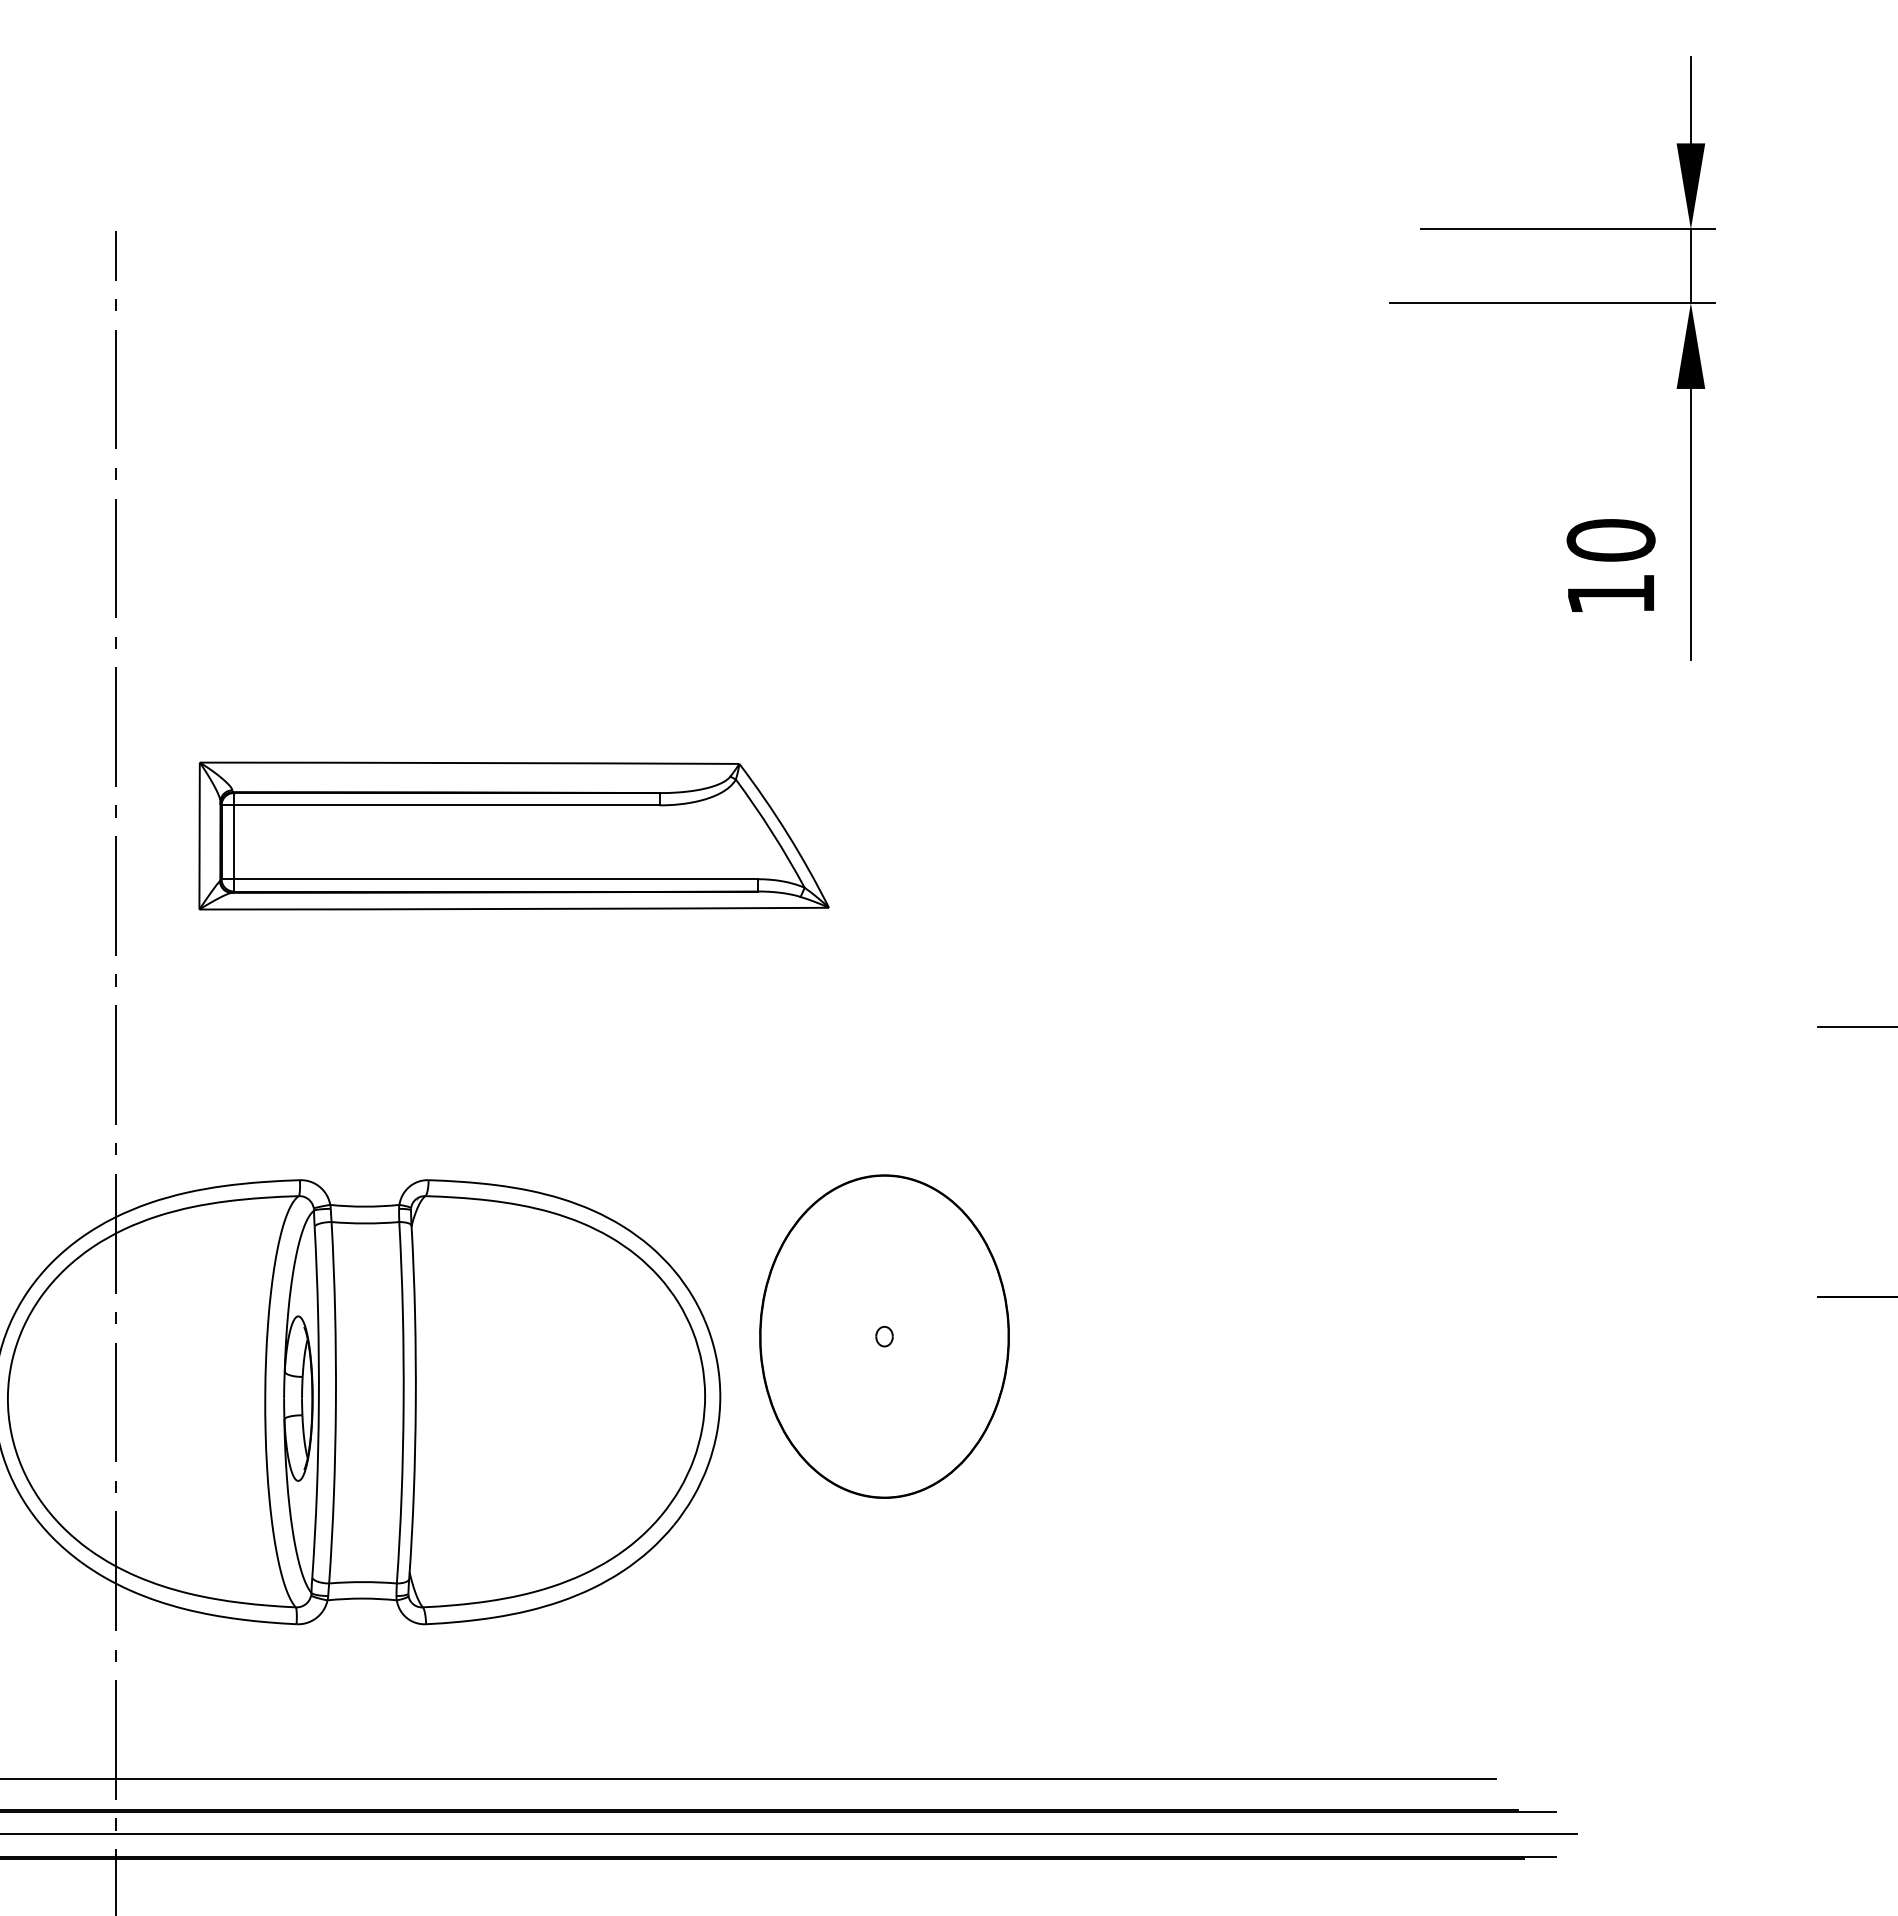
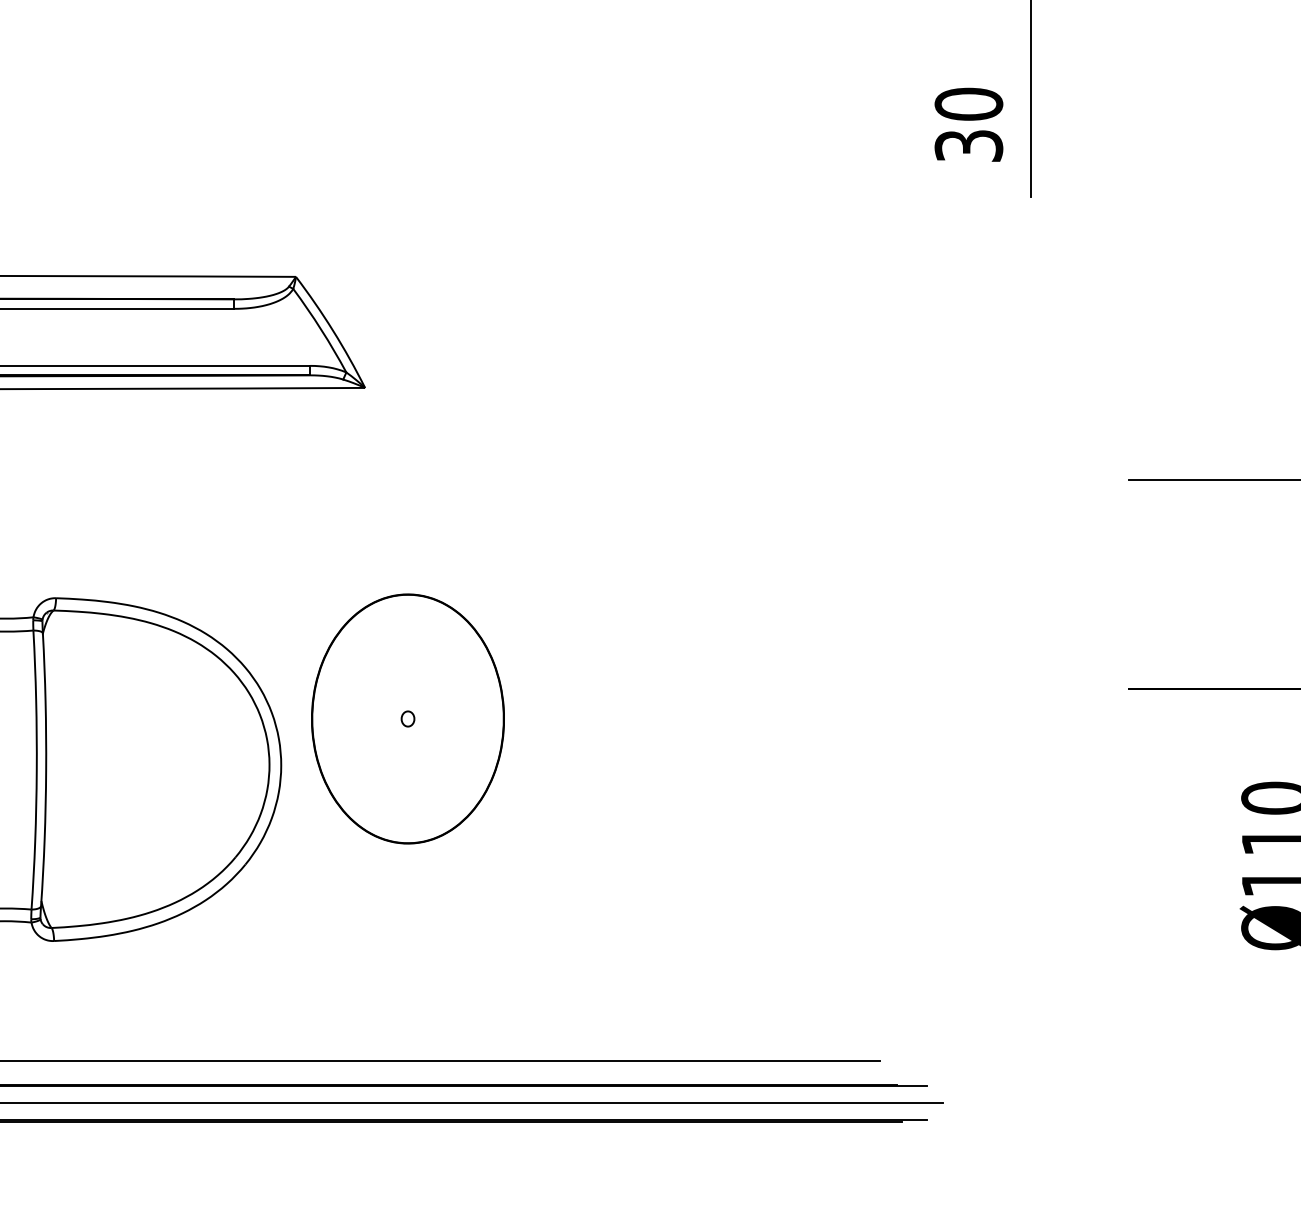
text: (1610, 594) -> (968, 146), 10 -> 30

